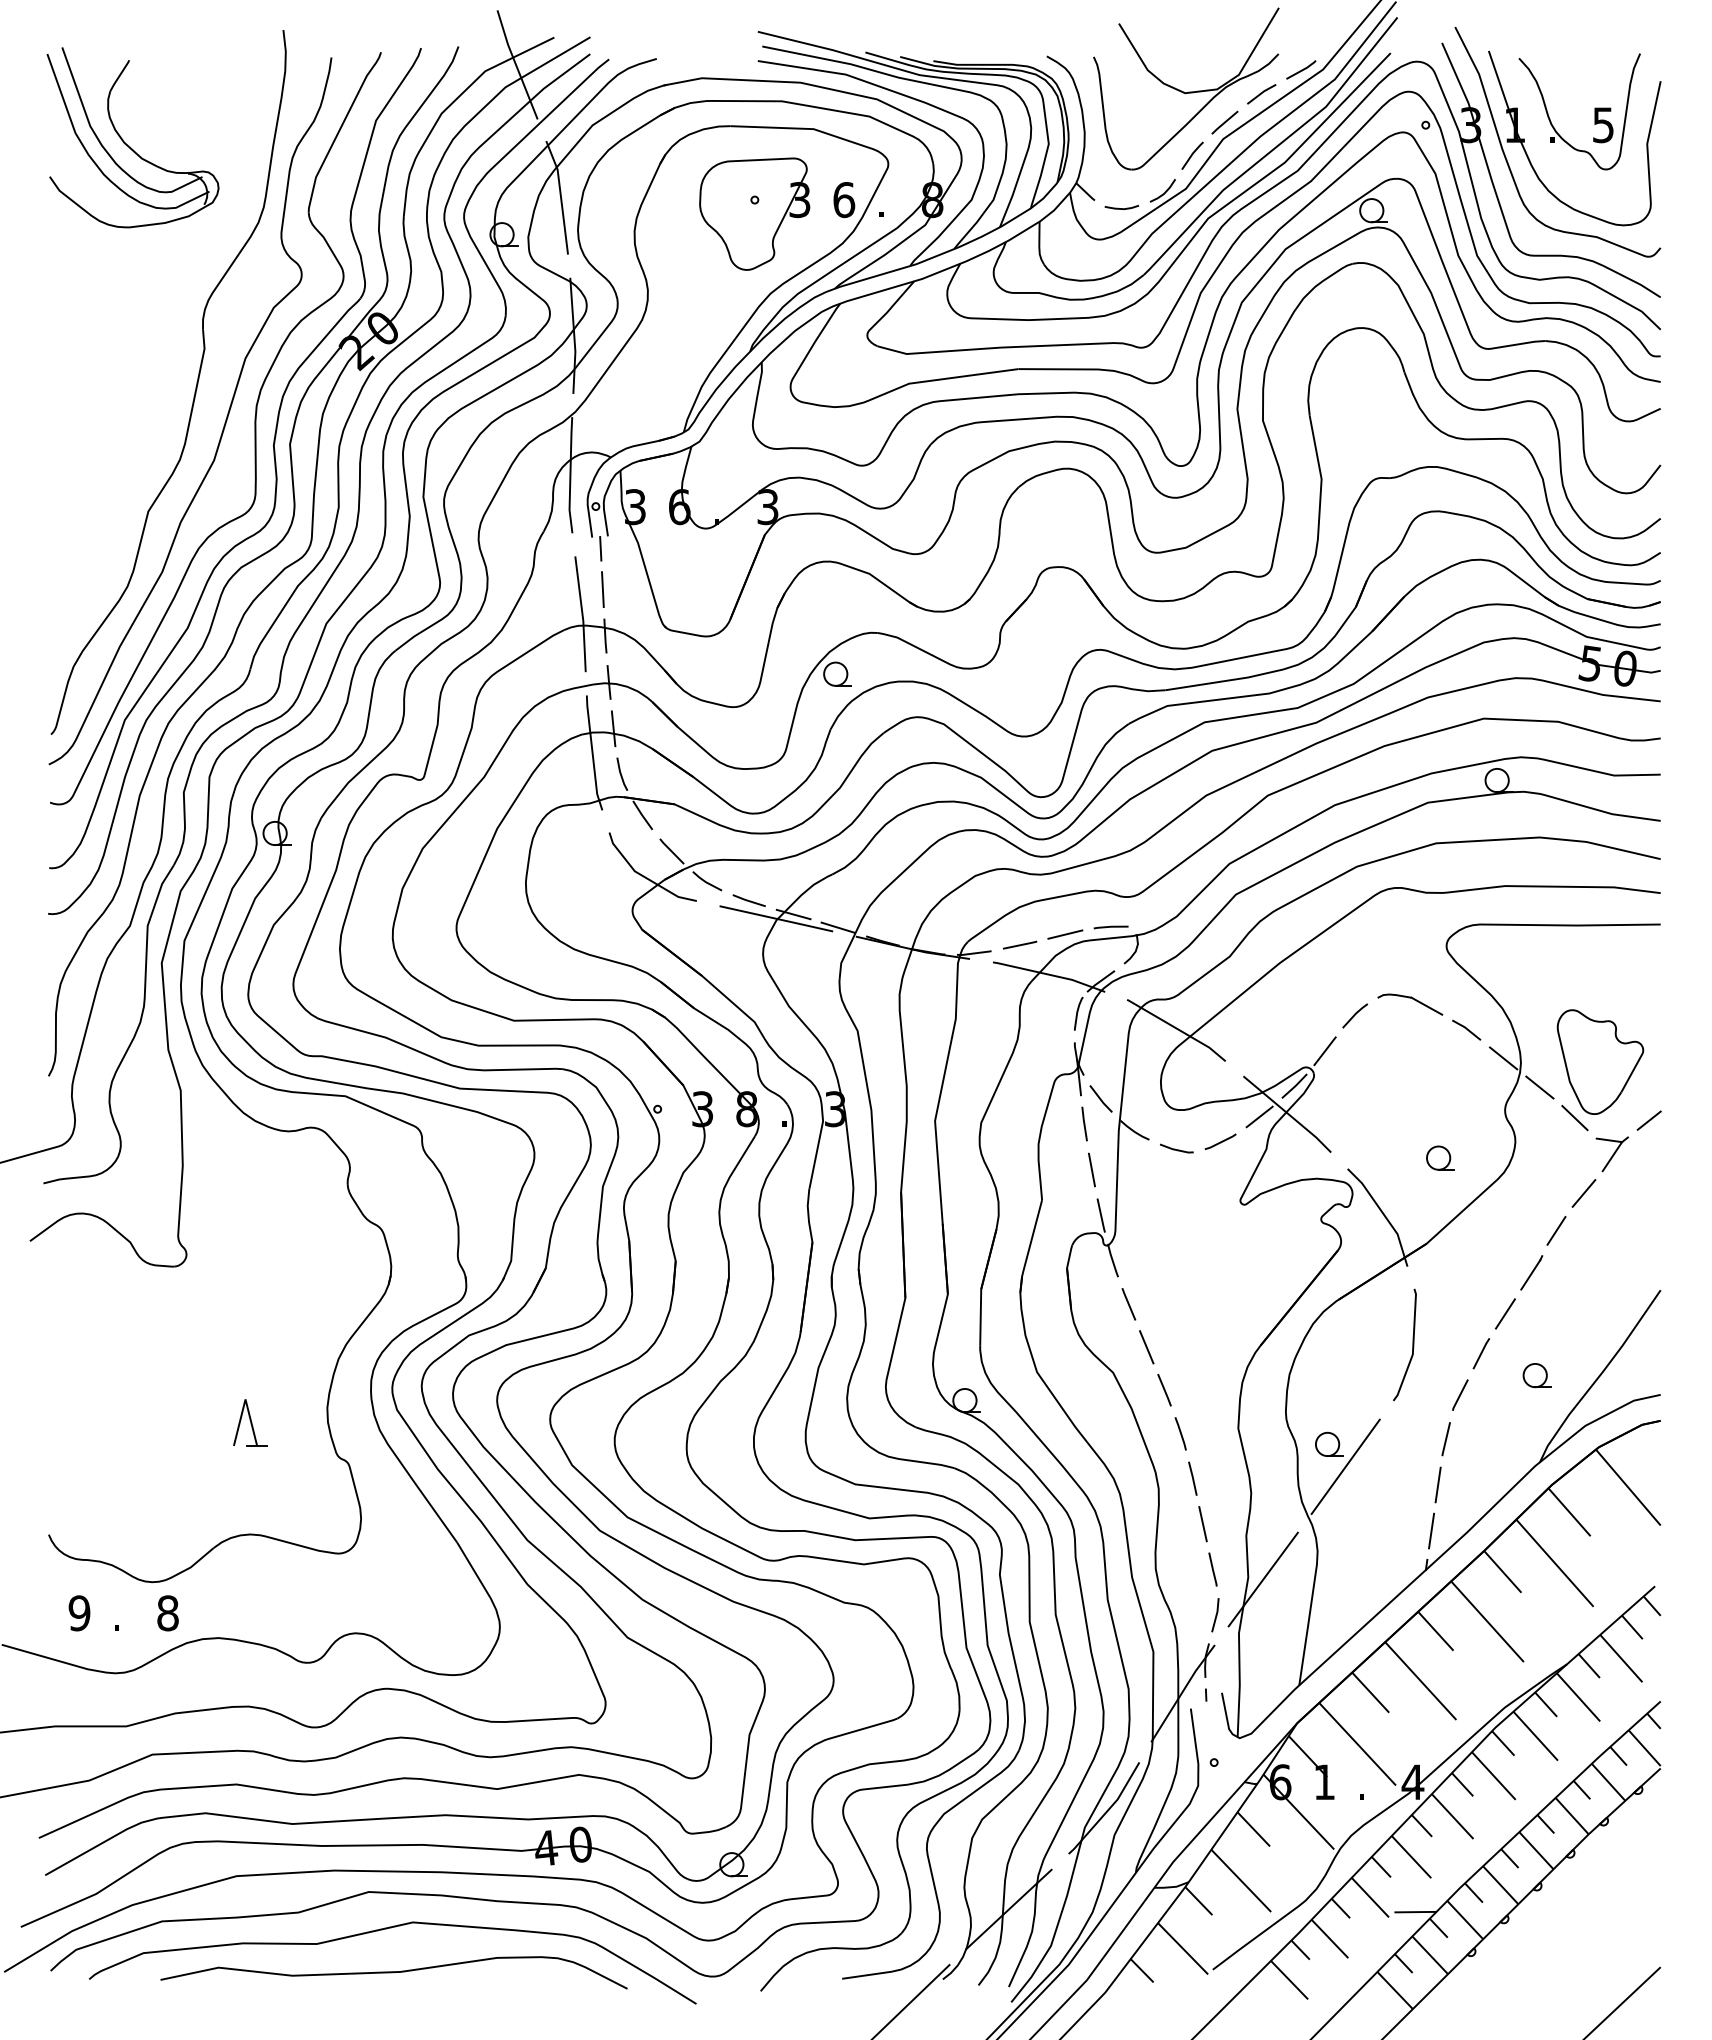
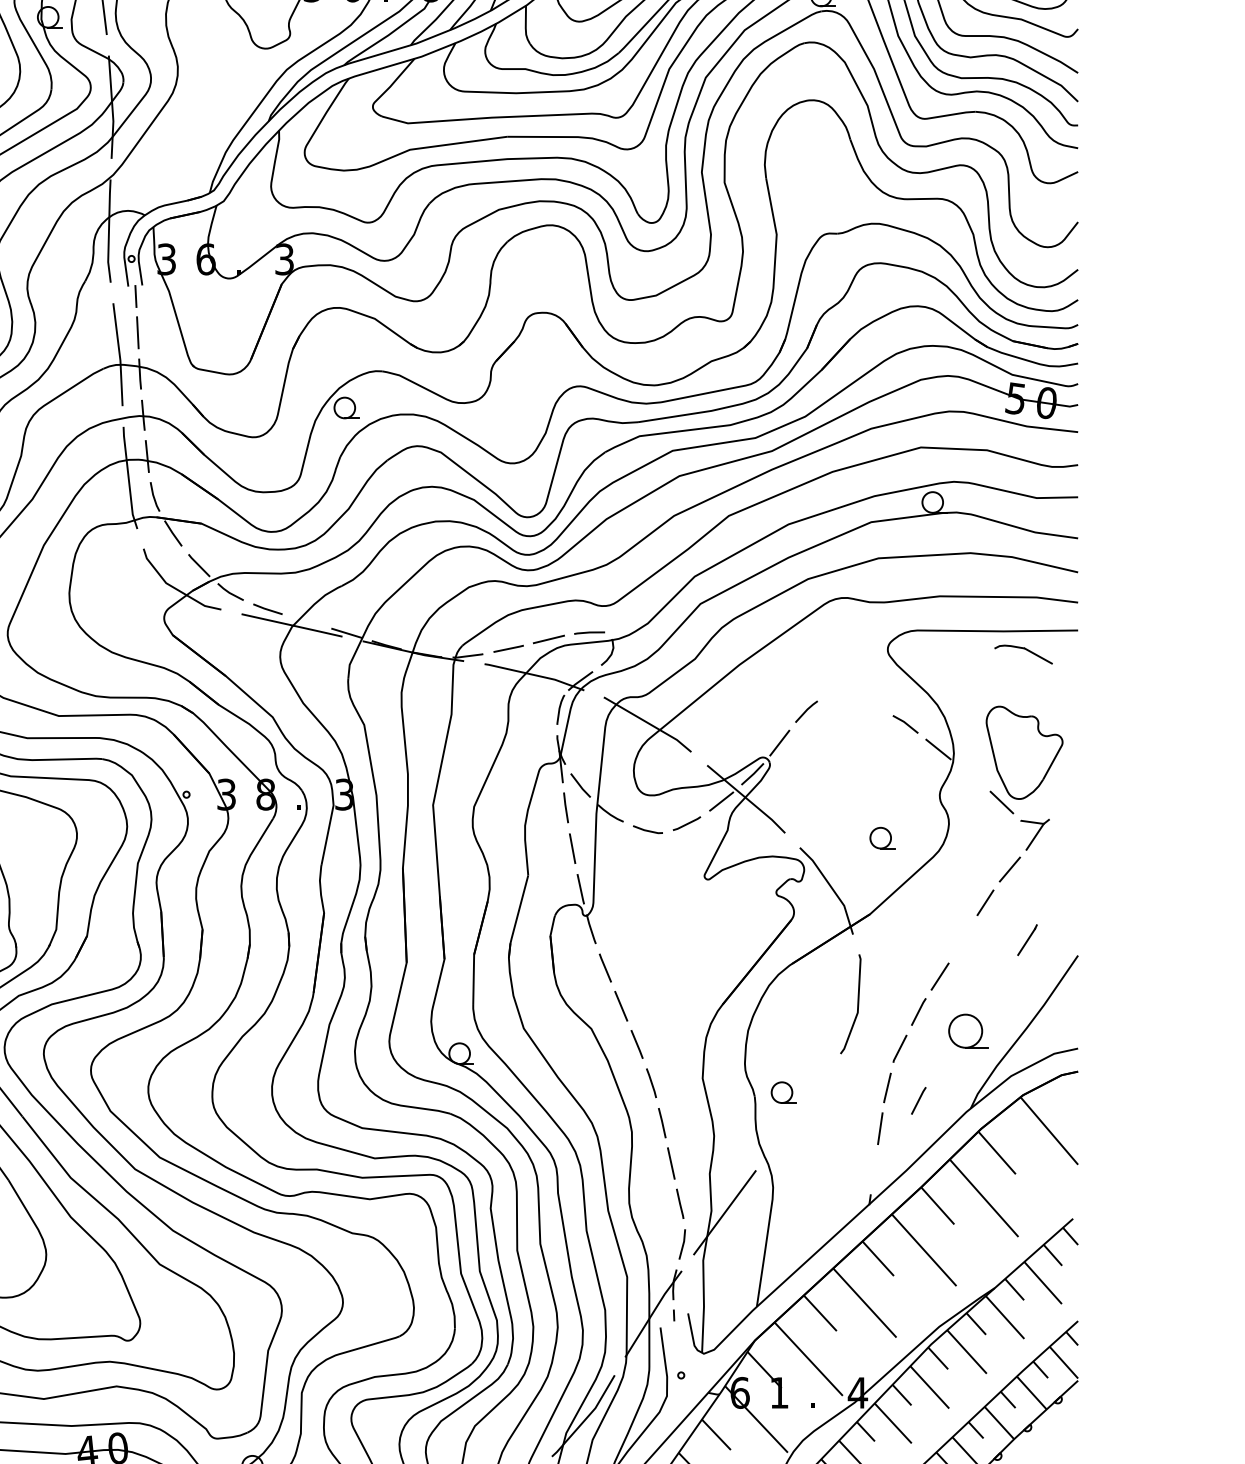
line: (793, 914) -> (307, 621), removed
part: (1410, 1004) -> (1023, 654), moved
line: (1539, 1087) -> (970, 775), removed
line: (1648, 1120) -> (1067, 804), removed
line: (1531, 1272) -> (1027, 939), moved
part: (1536, 1375) -> (967, 1031), size x1.6
line: (1481, 1453) -> (918, 1100), added
line: (1345, 1466) -> (797, 1112), removed
line: (1431, 1530) -> (874, 1169), removed

